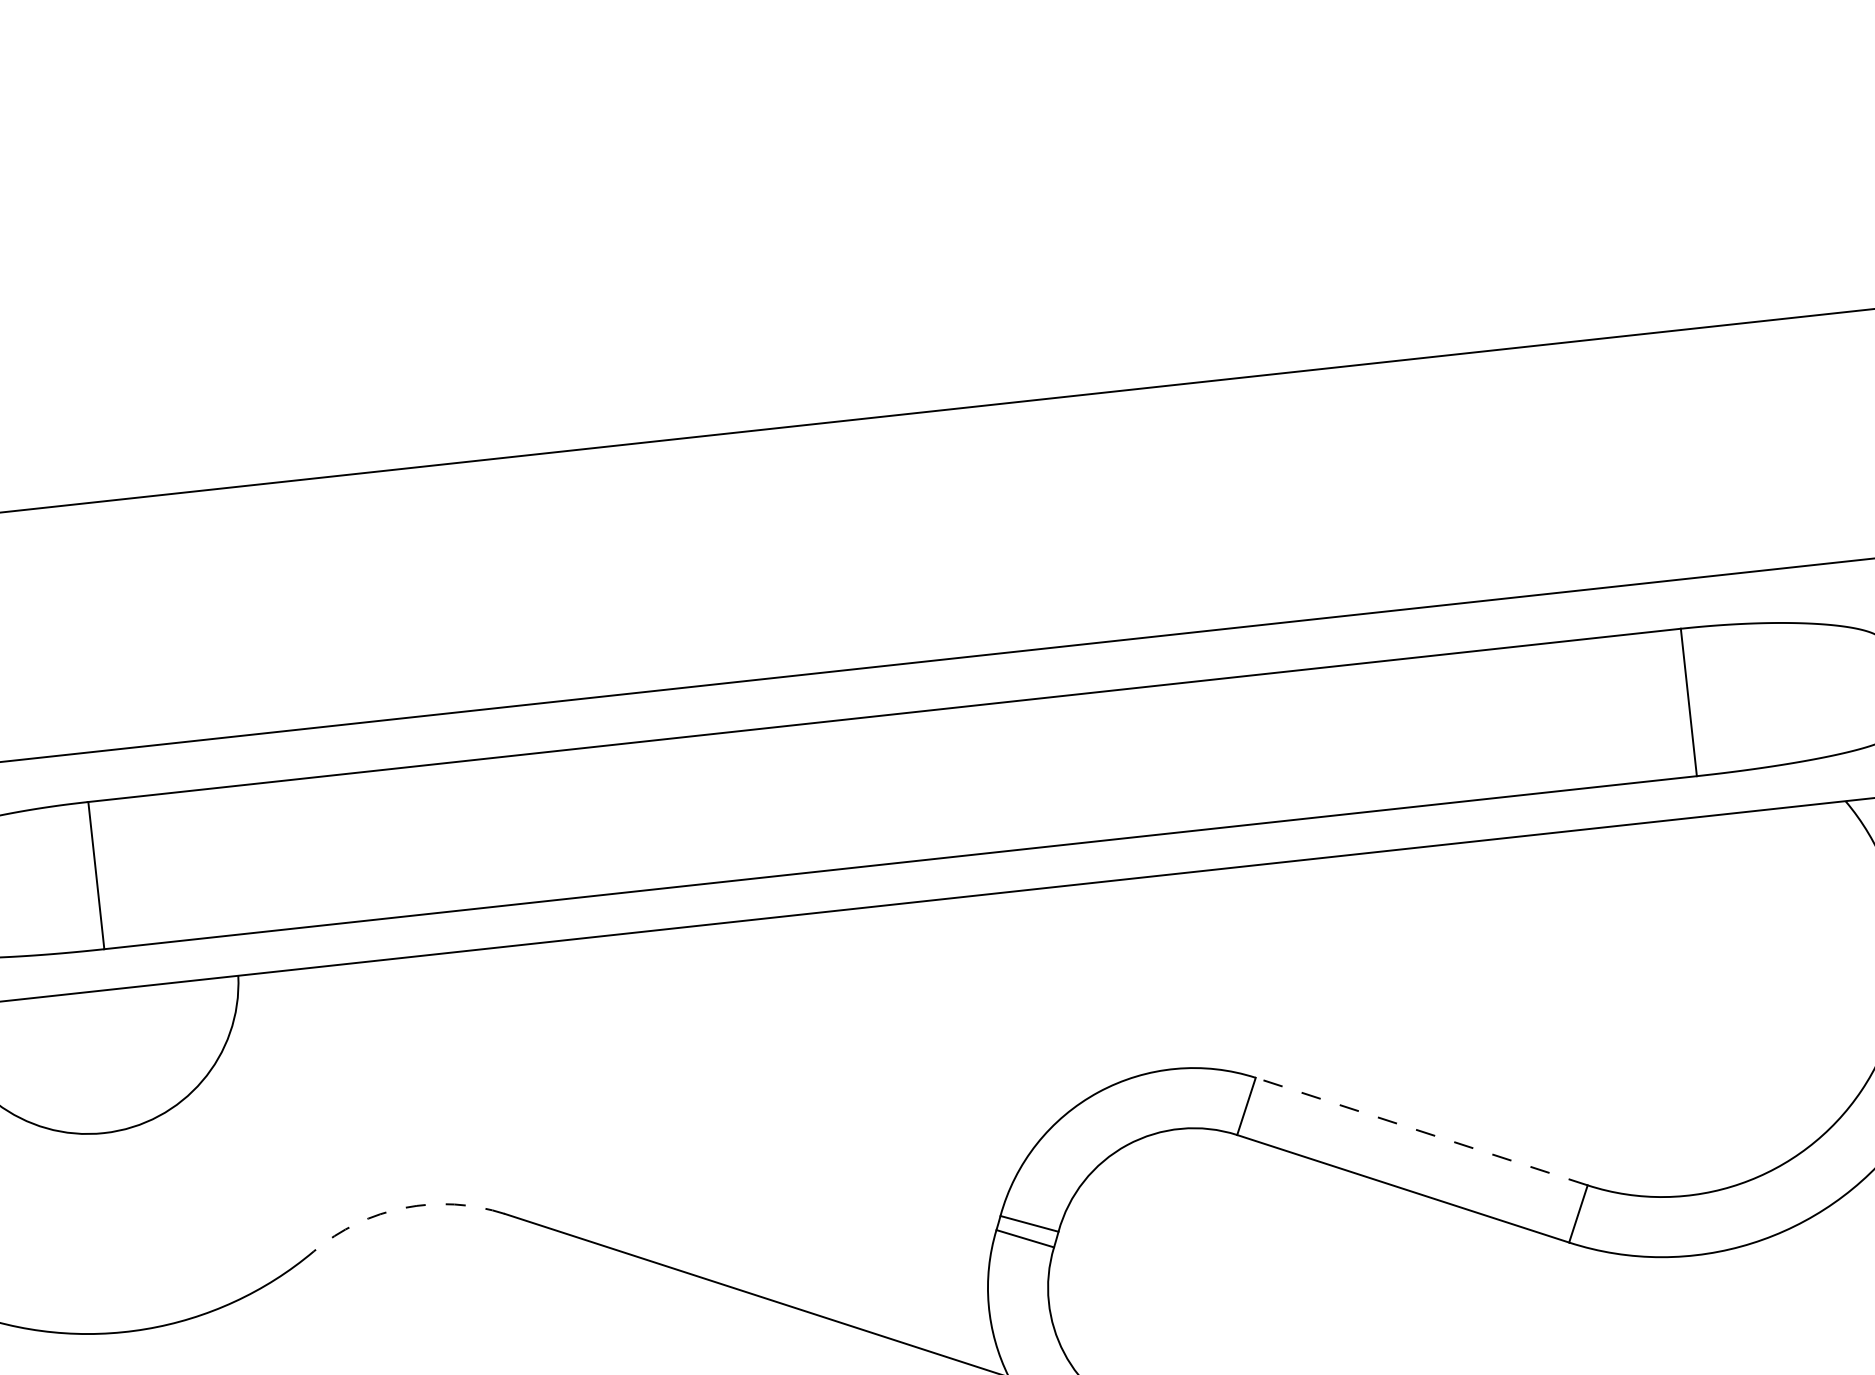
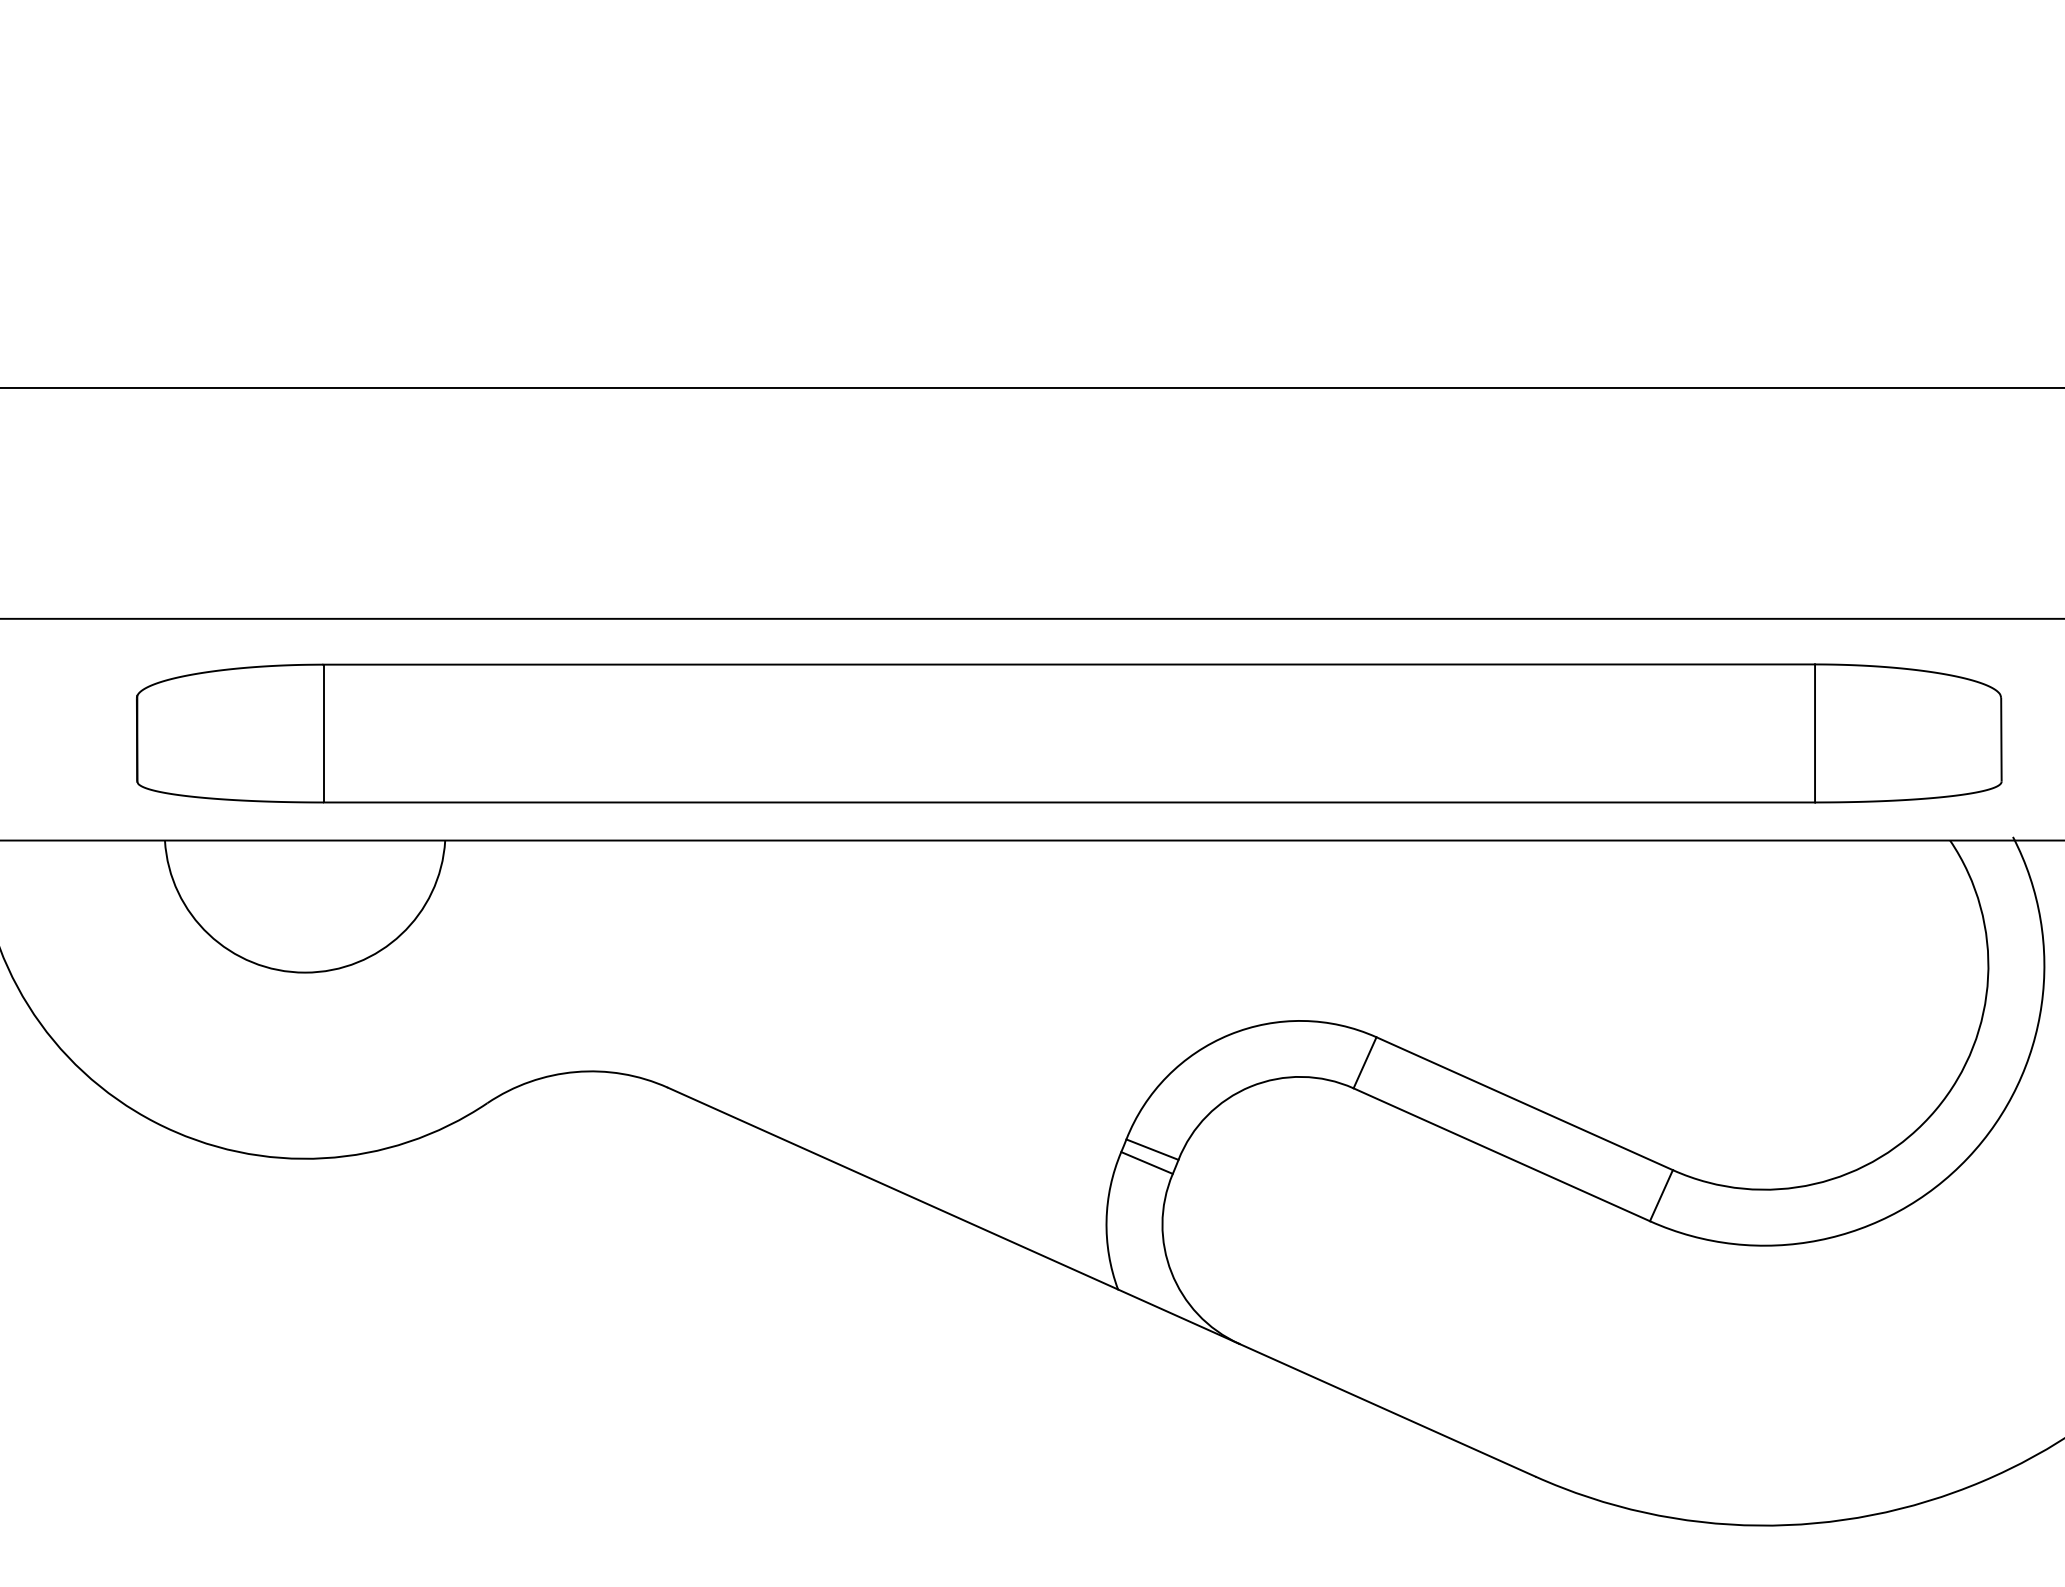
line: (1421, 1131) -> (1524, 1103), dashed -> solid
arc: (404, 1208) -> (575, 1072), dashed -> solid

